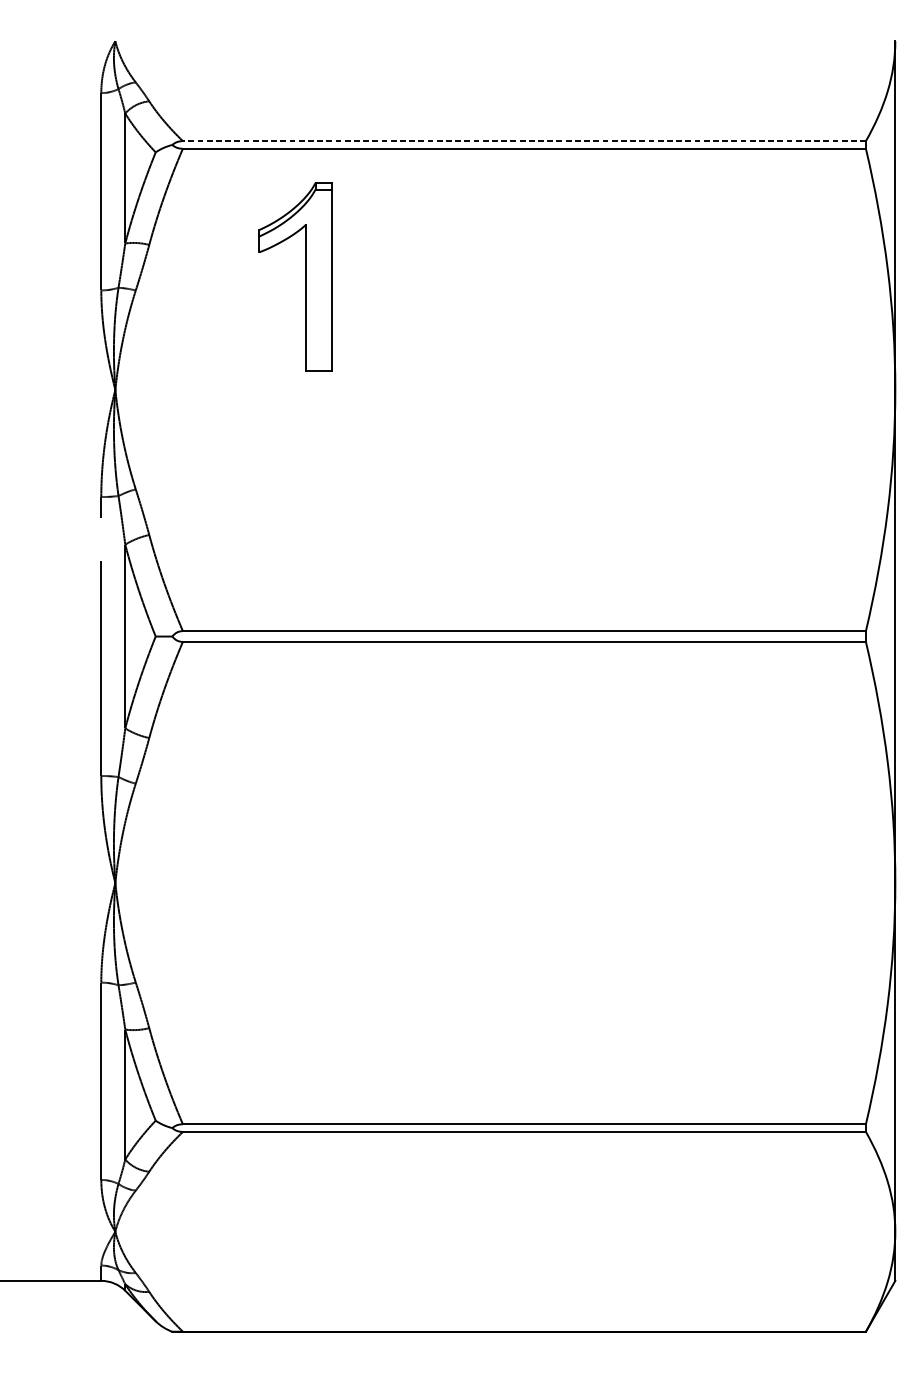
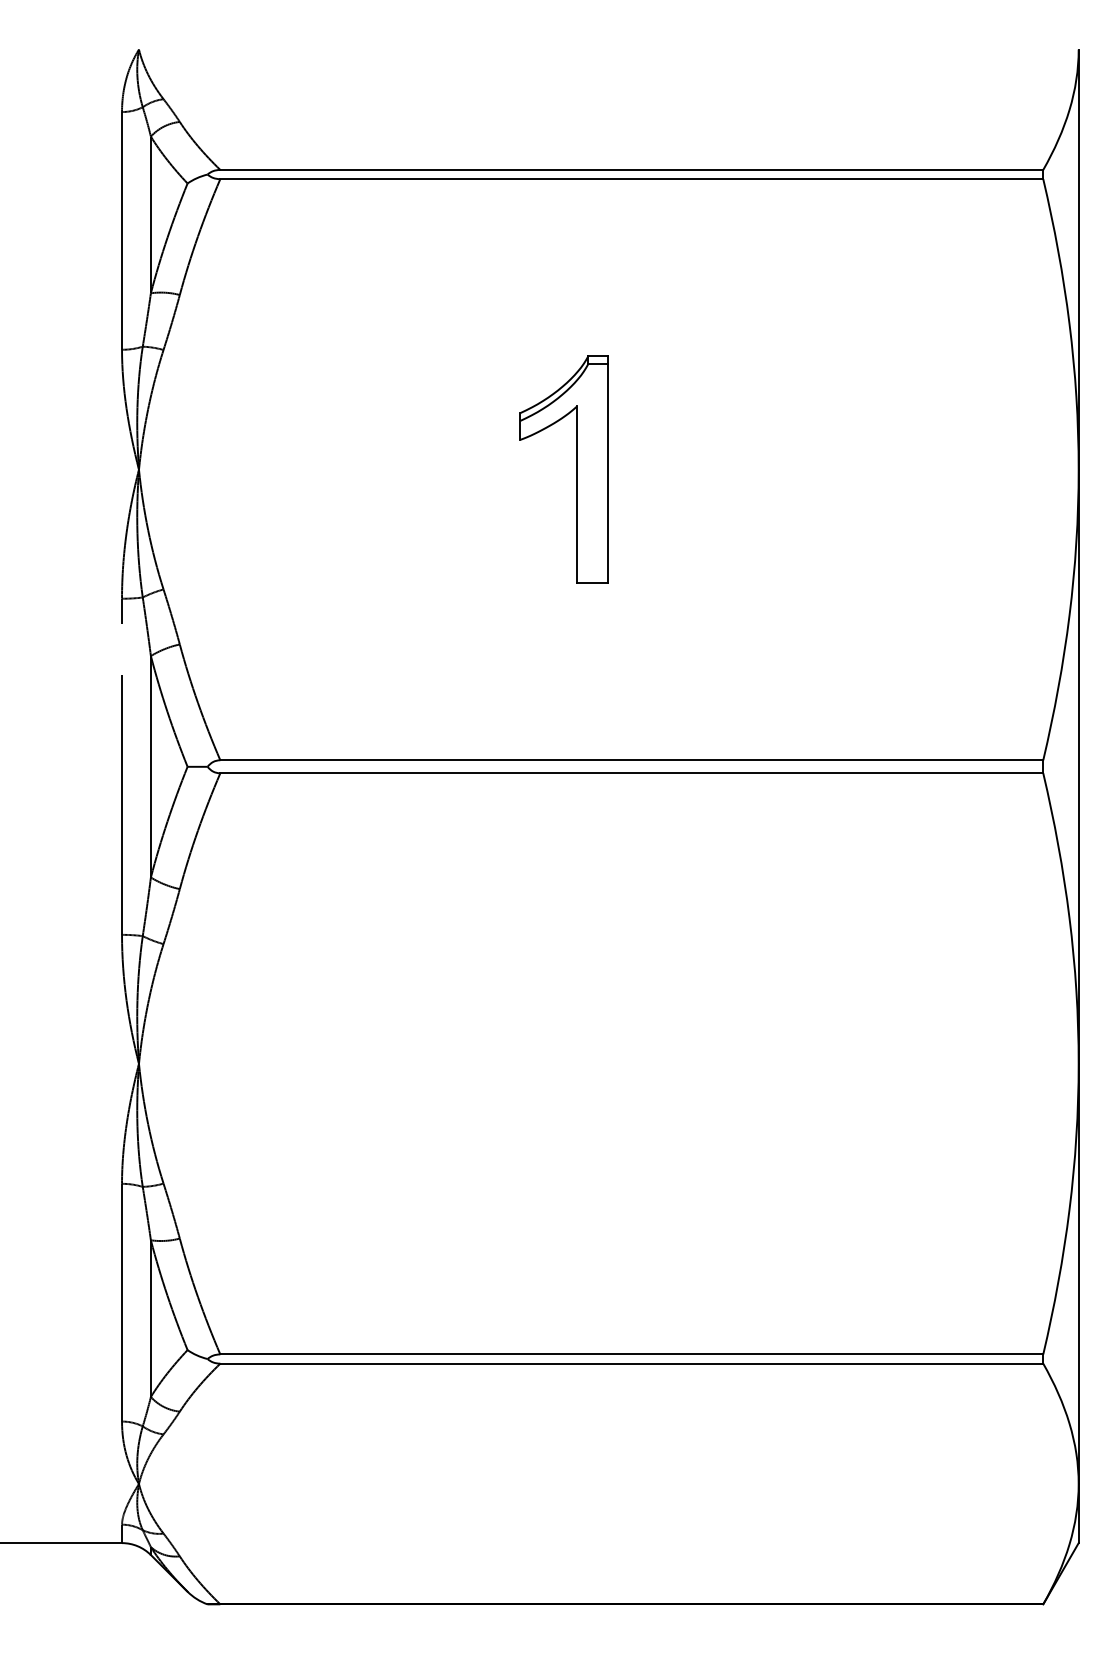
line: (524, 140) -> (631, 169), dashed -> solid
part: (305, 276) -> (576, 469), moved

